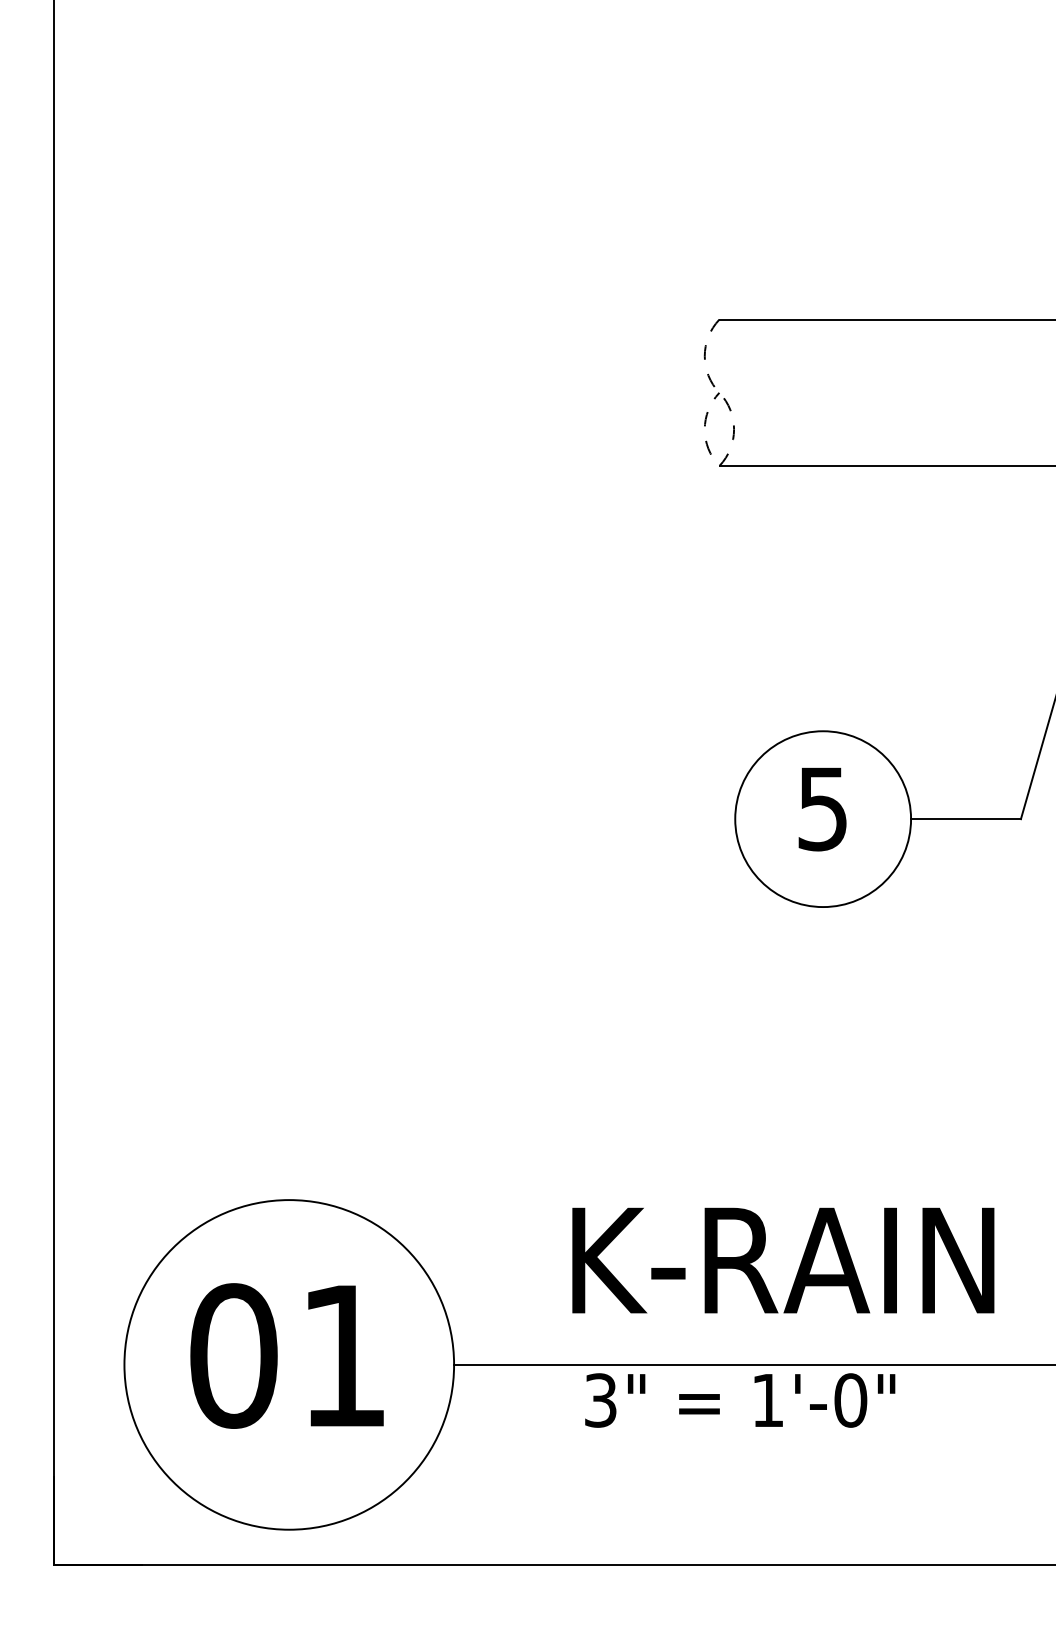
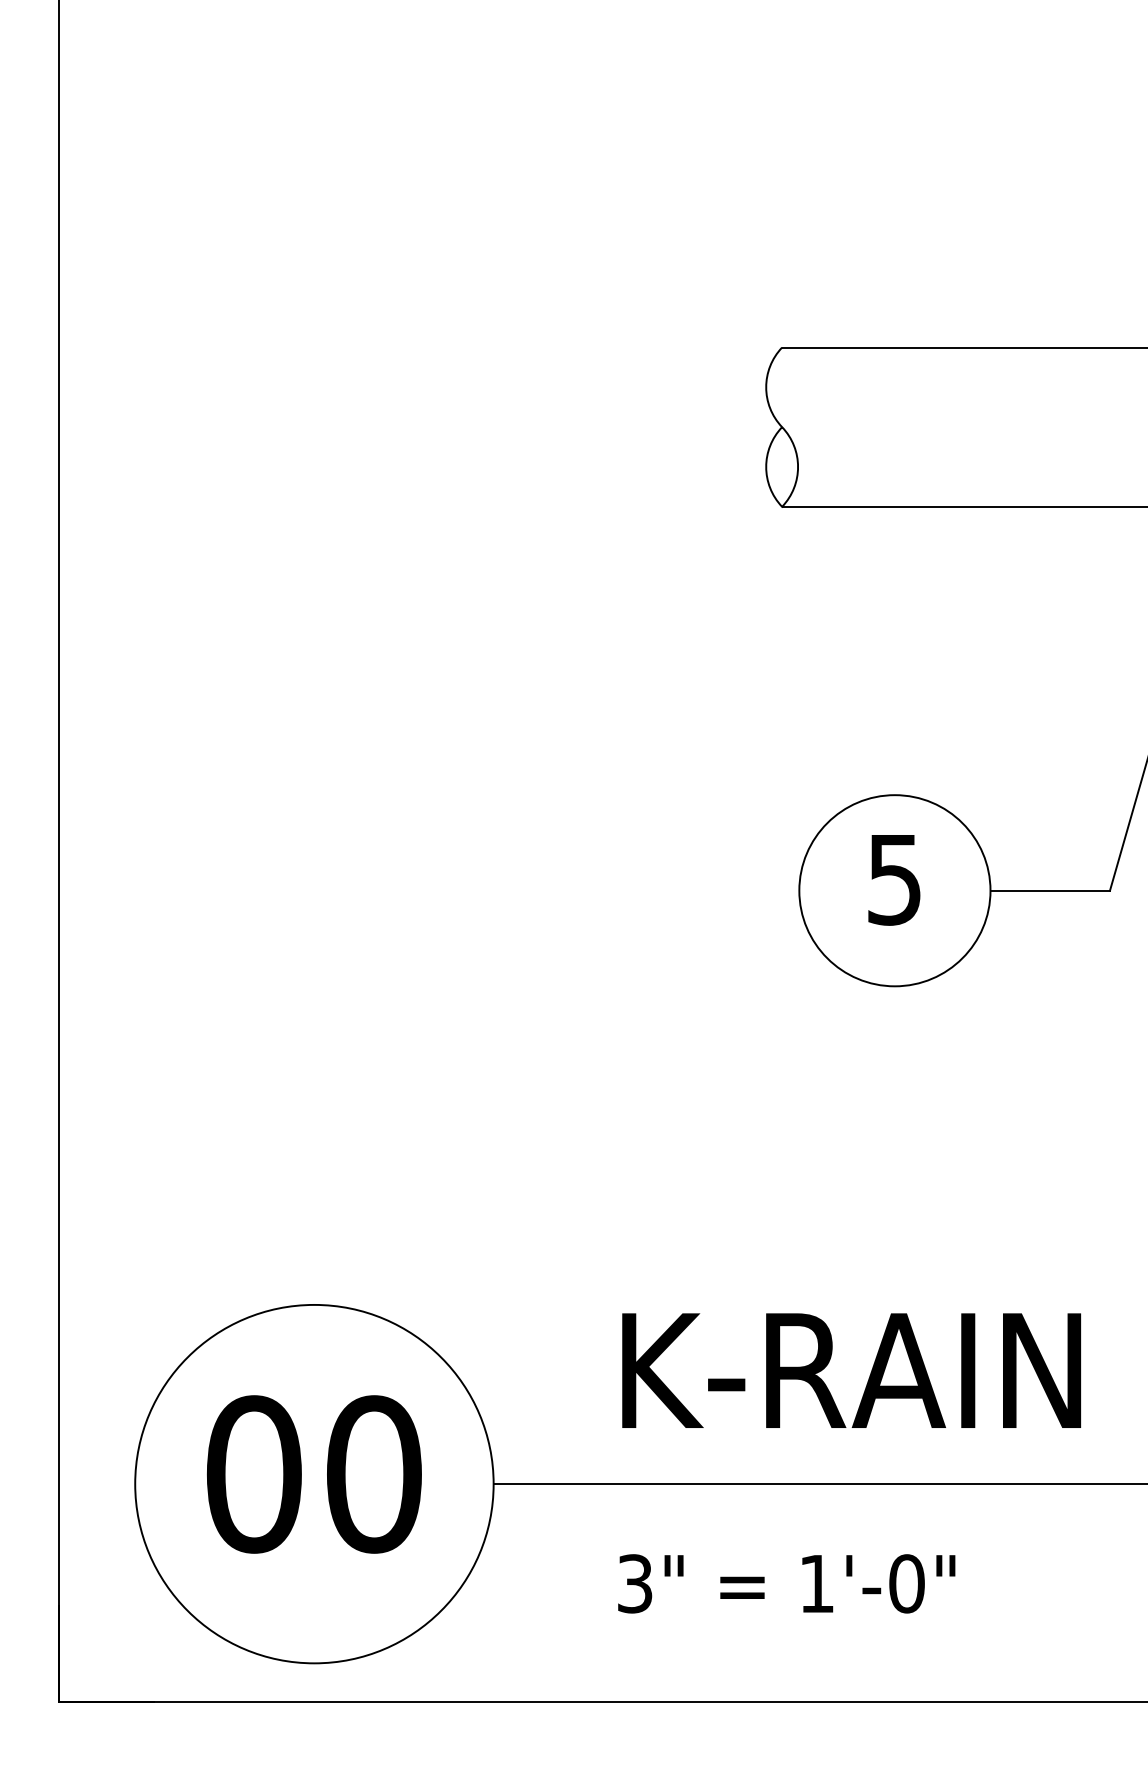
line: (734, 429) -> (798, 467), dashed -> solid
text: (344, 1356) -> (374, 1474), 01 -> 00
text: (739, 1400) -> (786, 1583), moved

